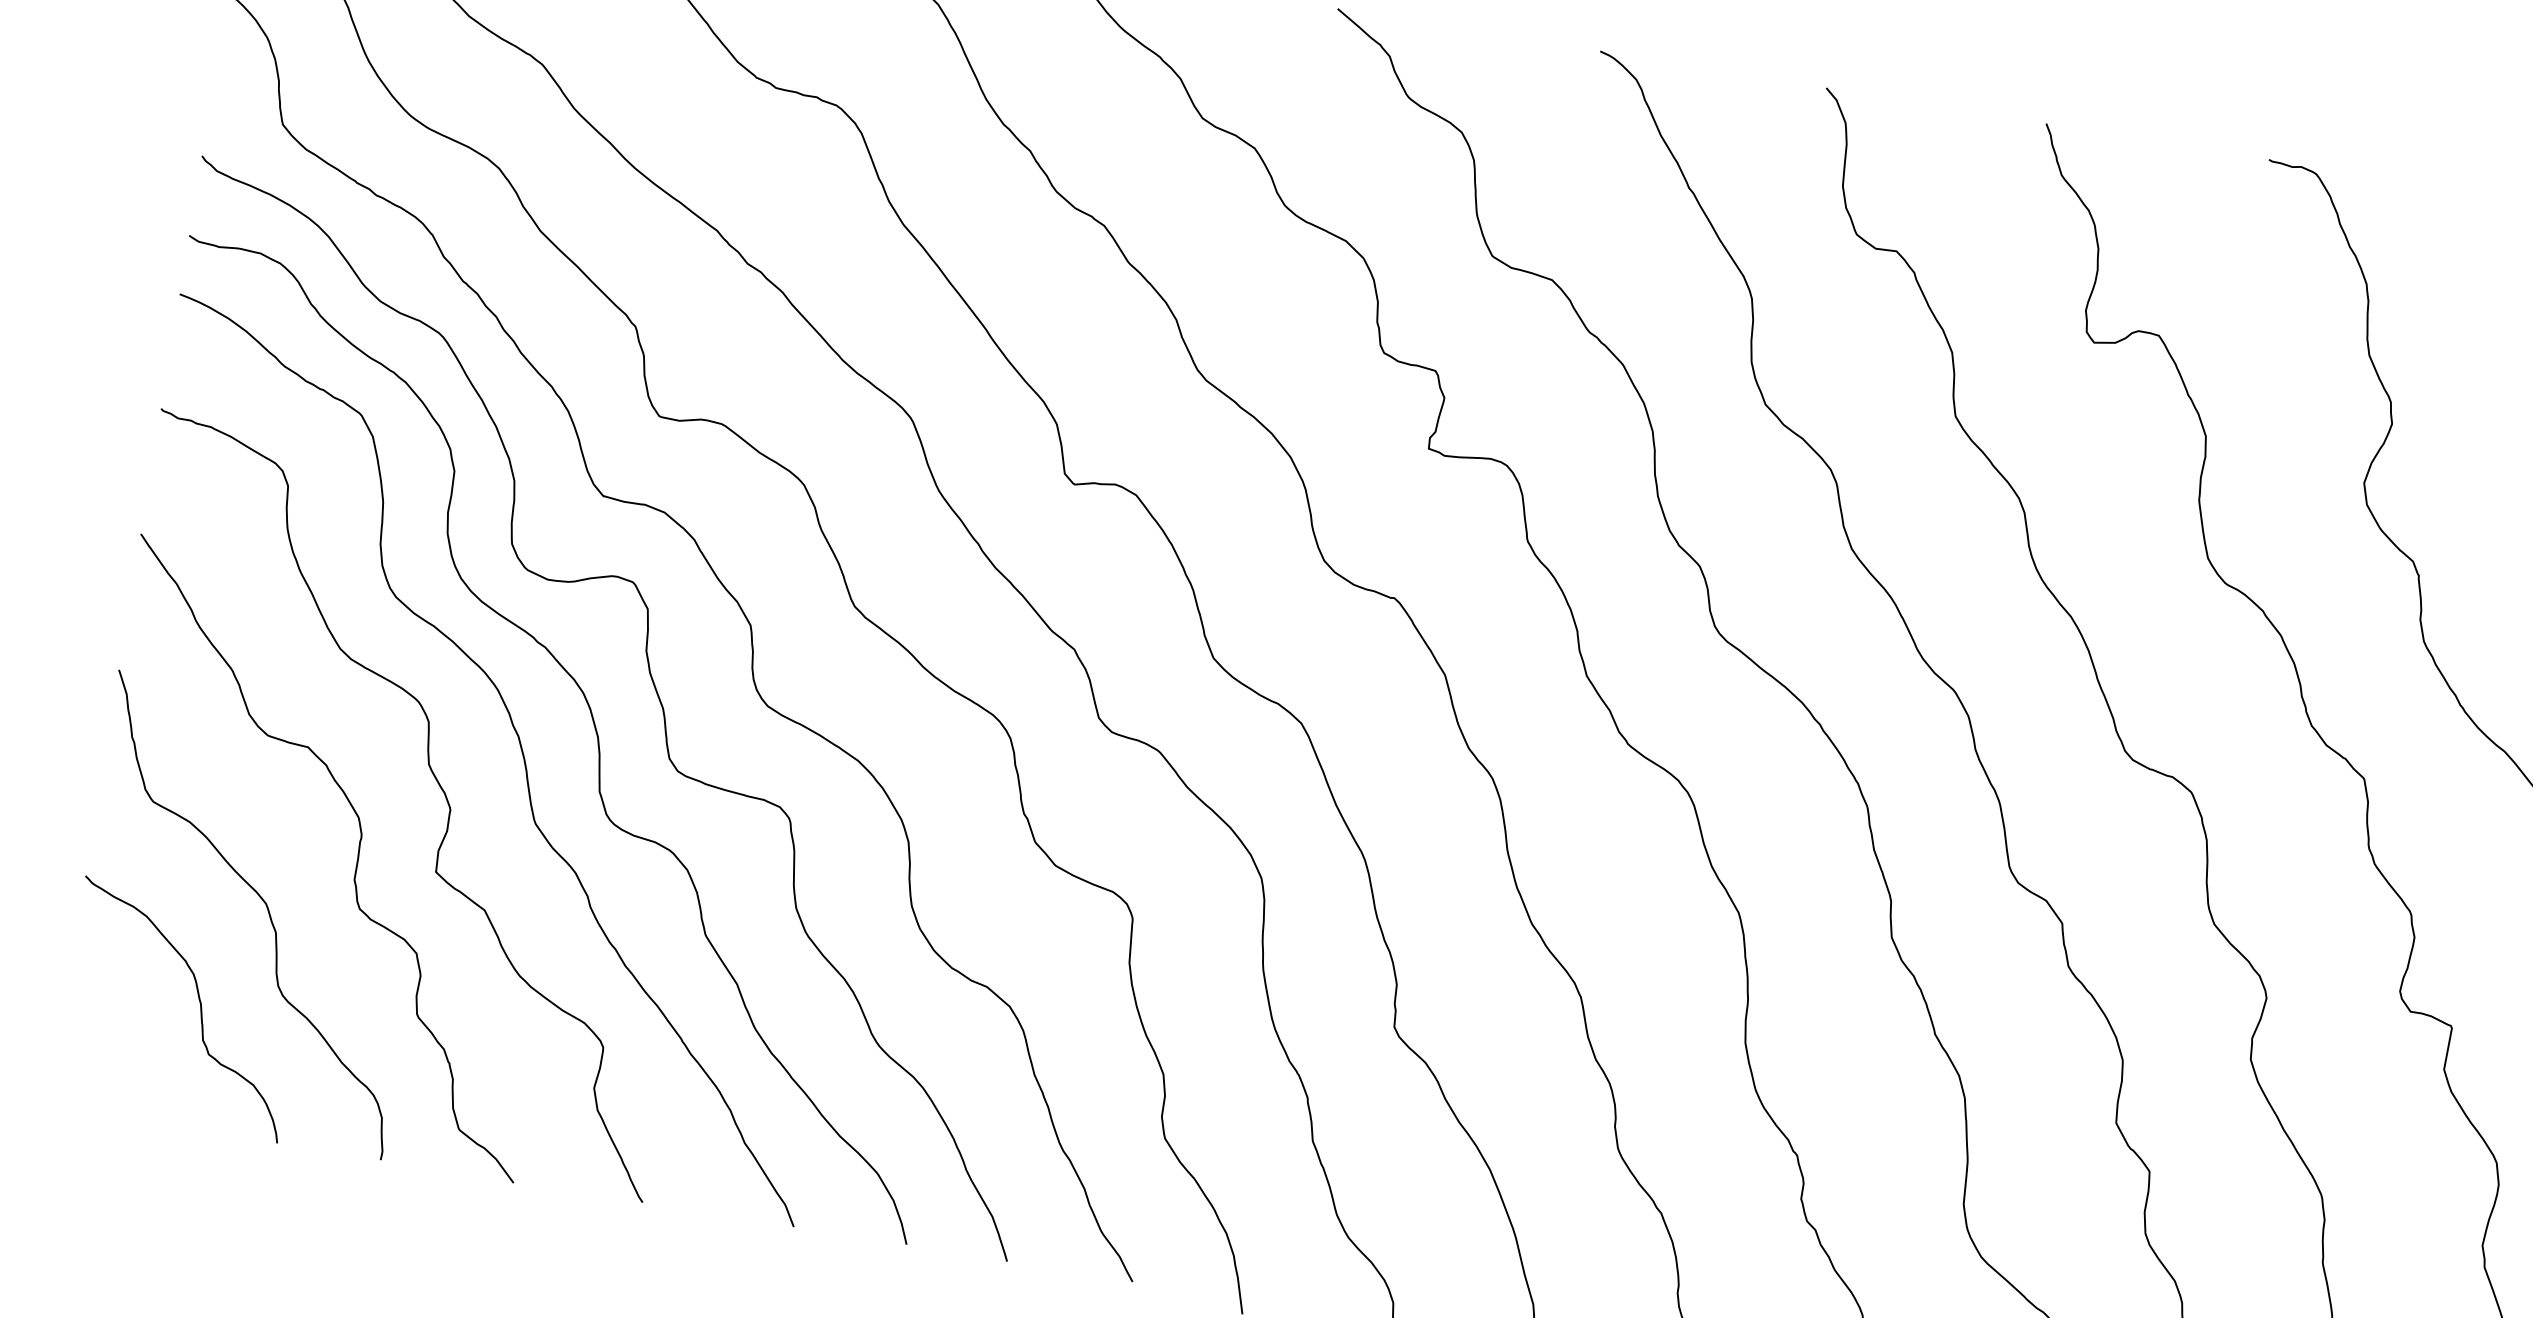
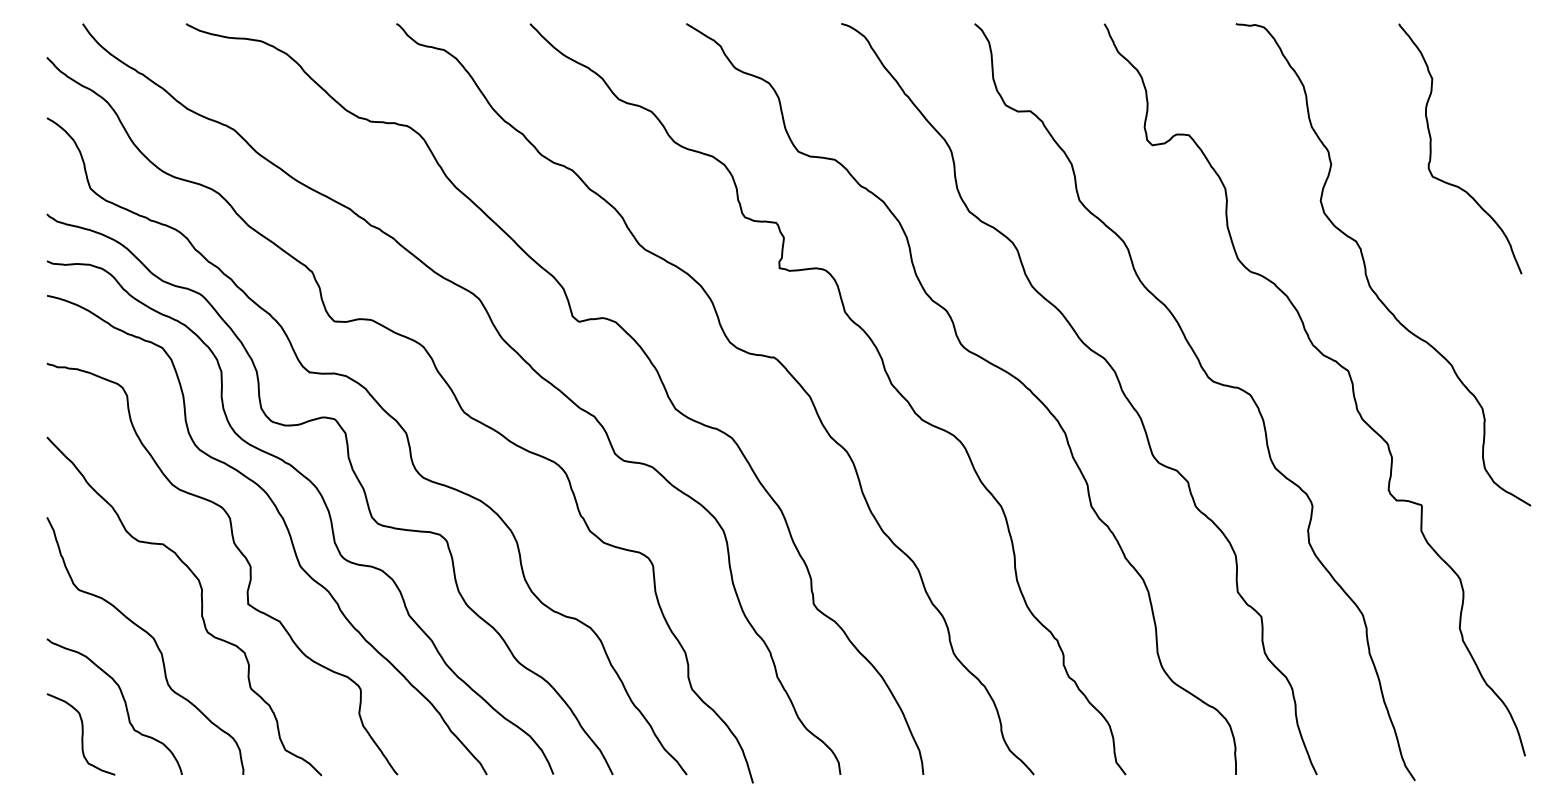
curve: (117, 1047) -> (81, 734), added

